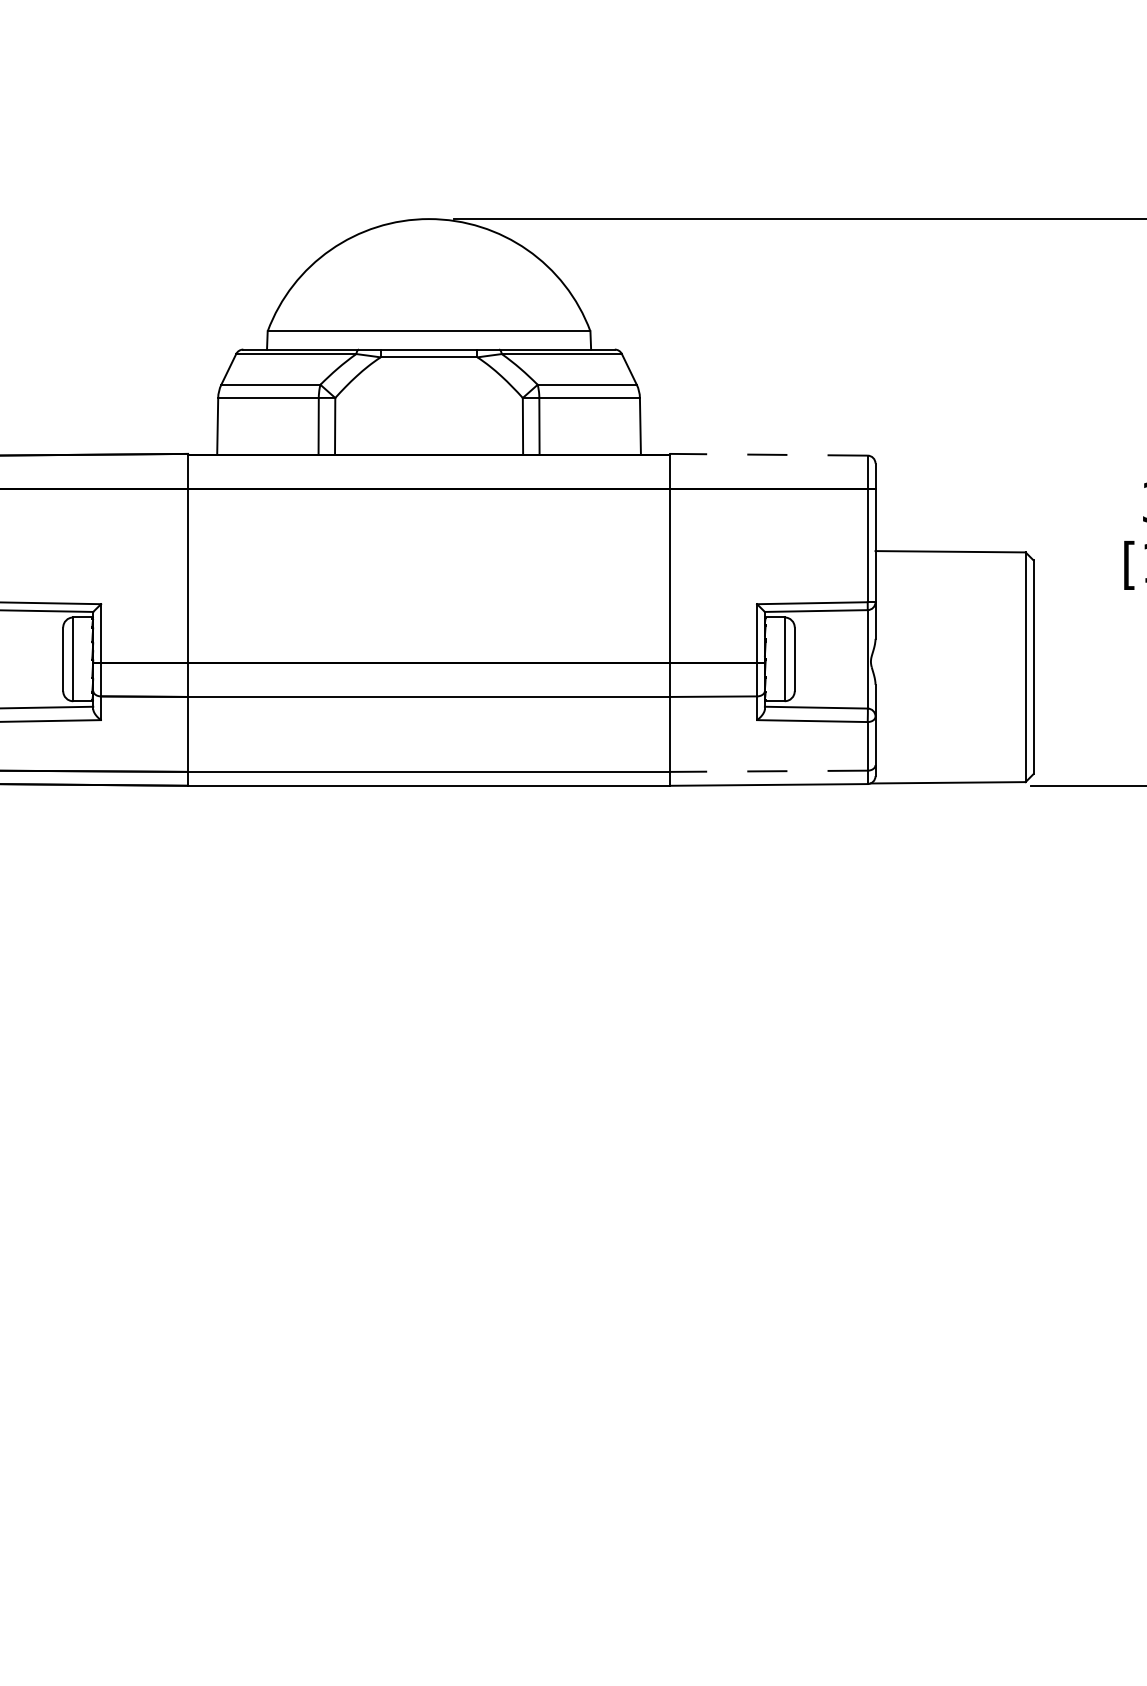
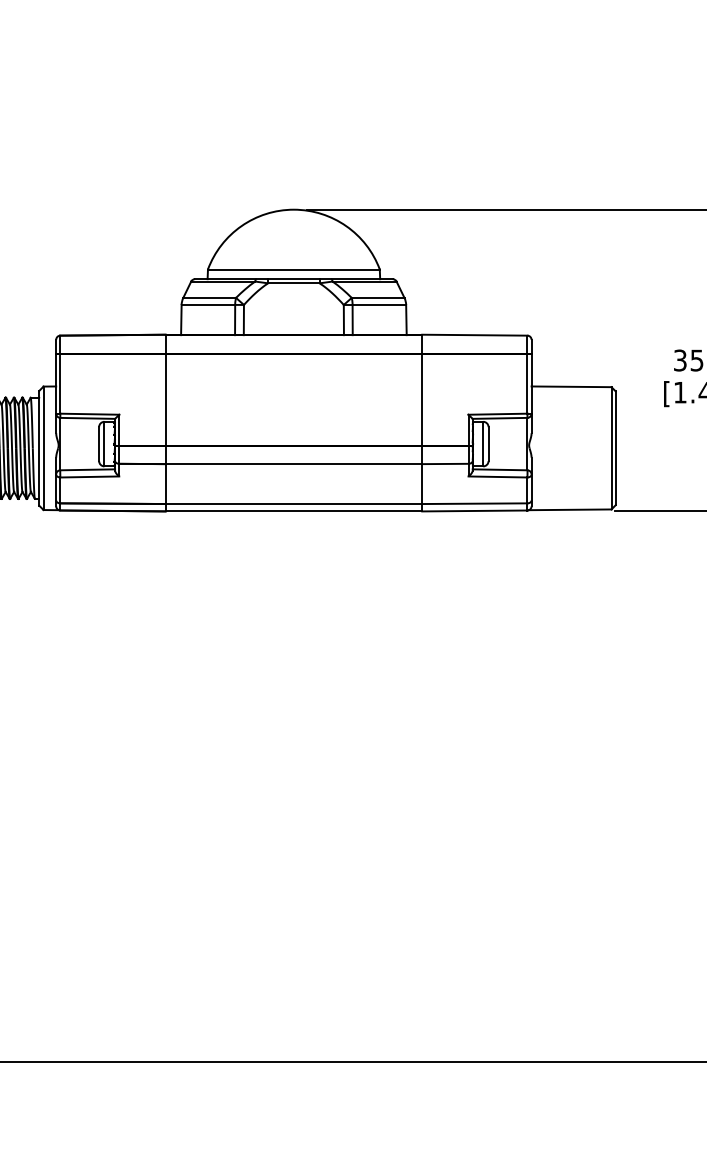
line: (768, 455) -> (474, 335), dashed -> solid
line: (768, 770) -> (474, 503), dashed -> solid

